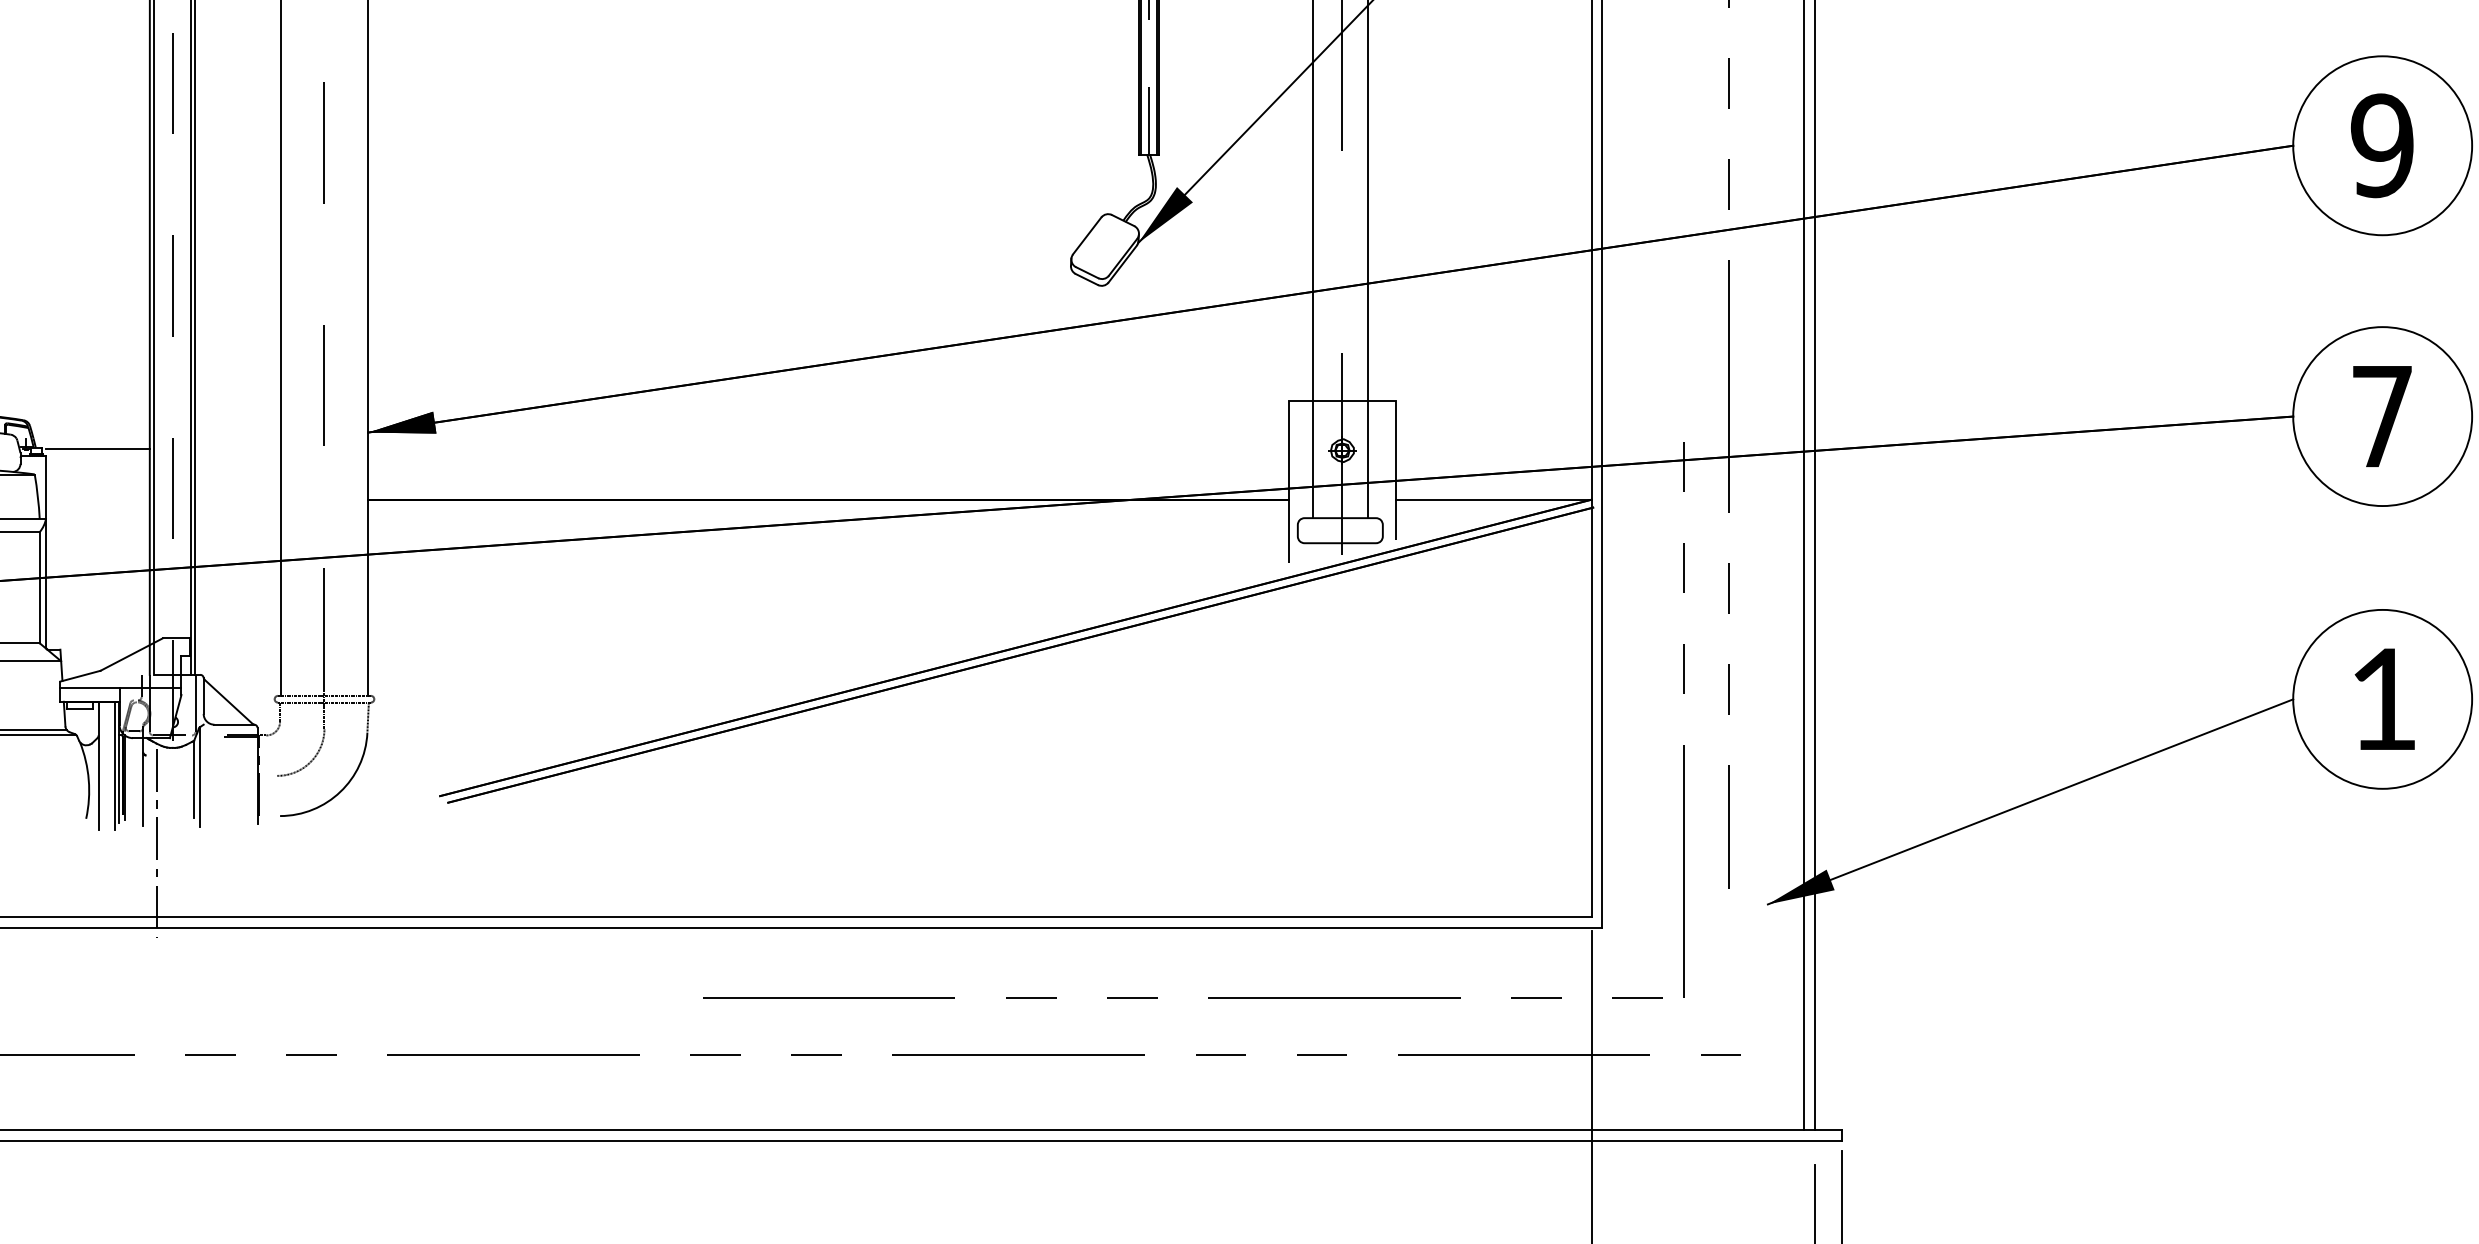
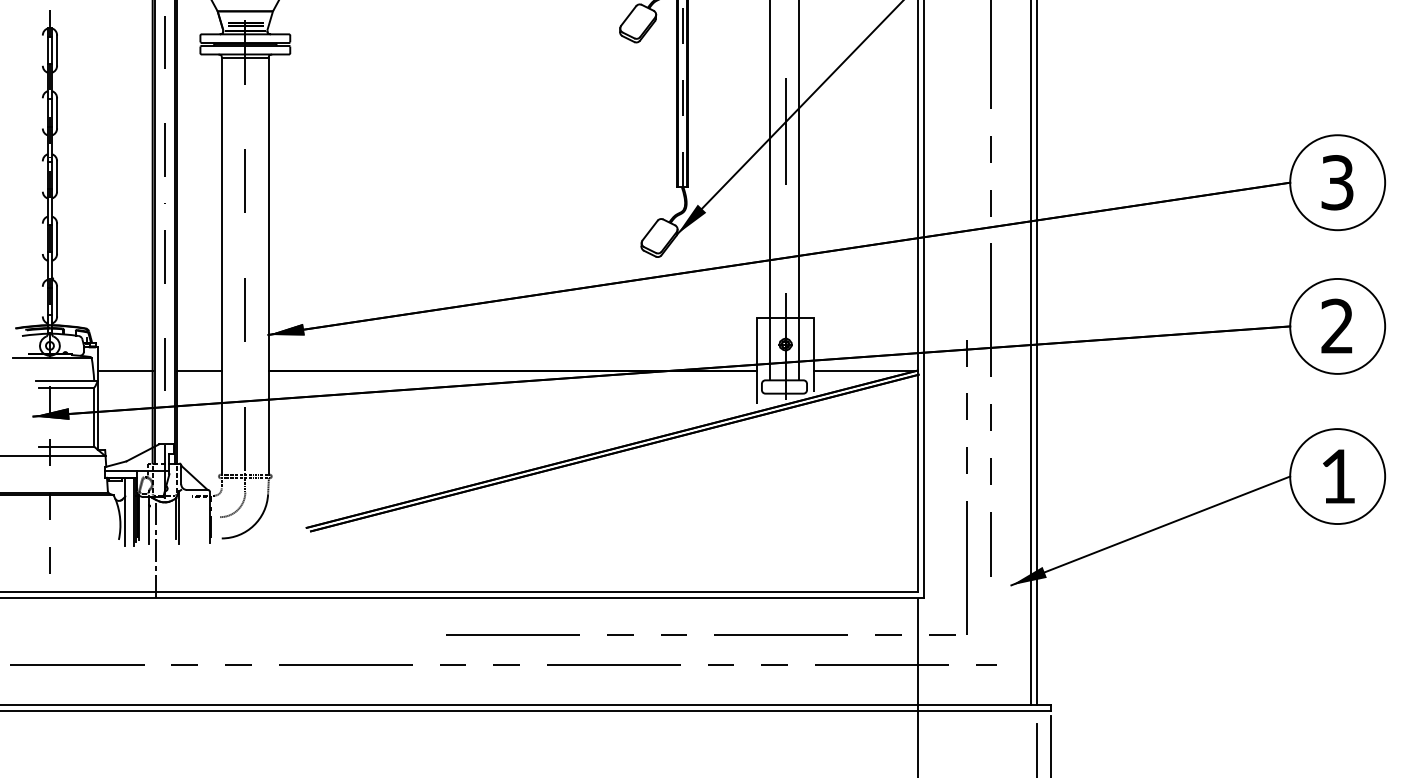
text: (2380, 145) -> (1336, 182), 9 -> 3
text: (2382, 414) -> (1337, 325), 7 -> 2
line: (96, 448) -> (124, 370), moved
line: (238, 499) -> (199, 370), added

